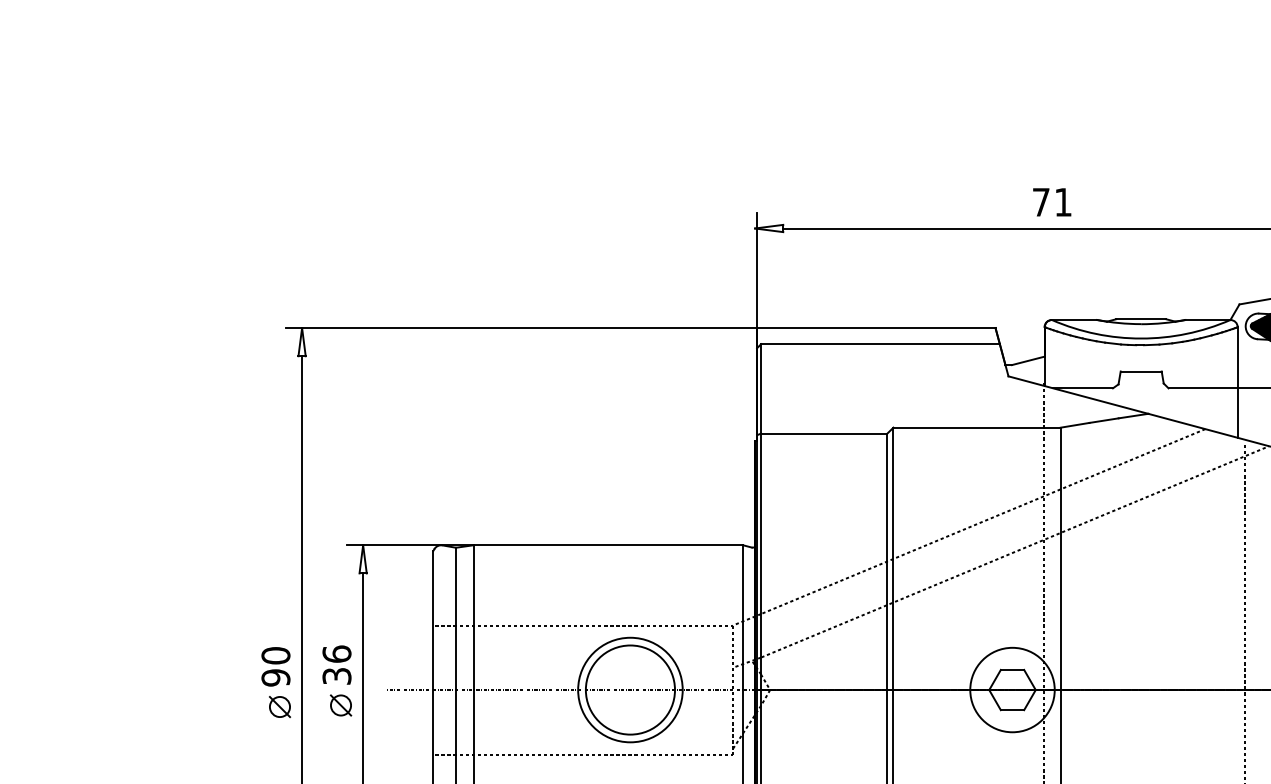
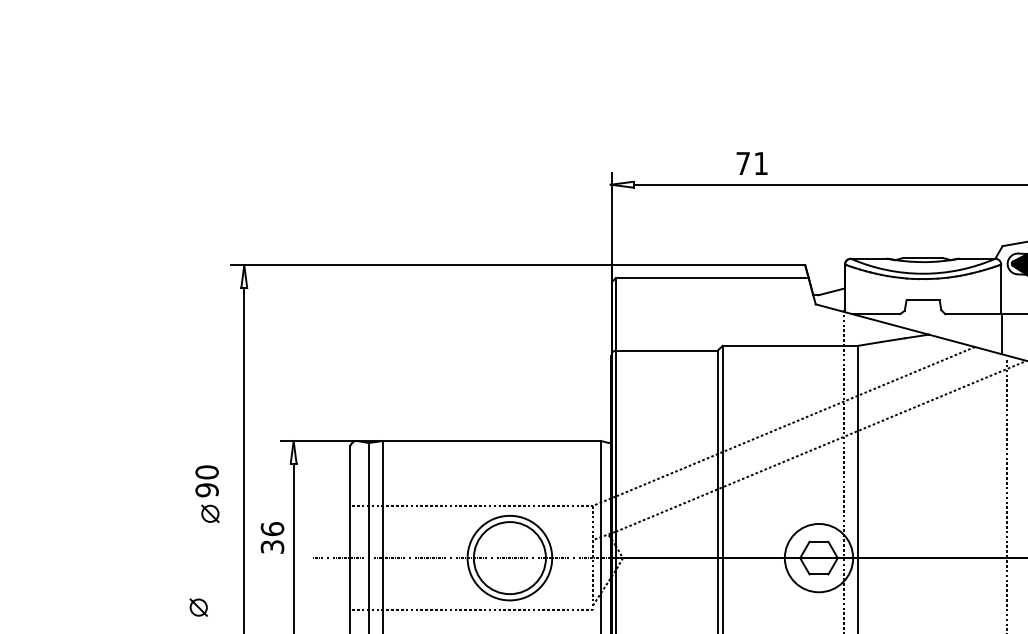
text: (1051, 202) -> (751, 163), moved
part: (276, 683) -> (207, 494), moved
part: (340, 705) -> (198, 607), moved

